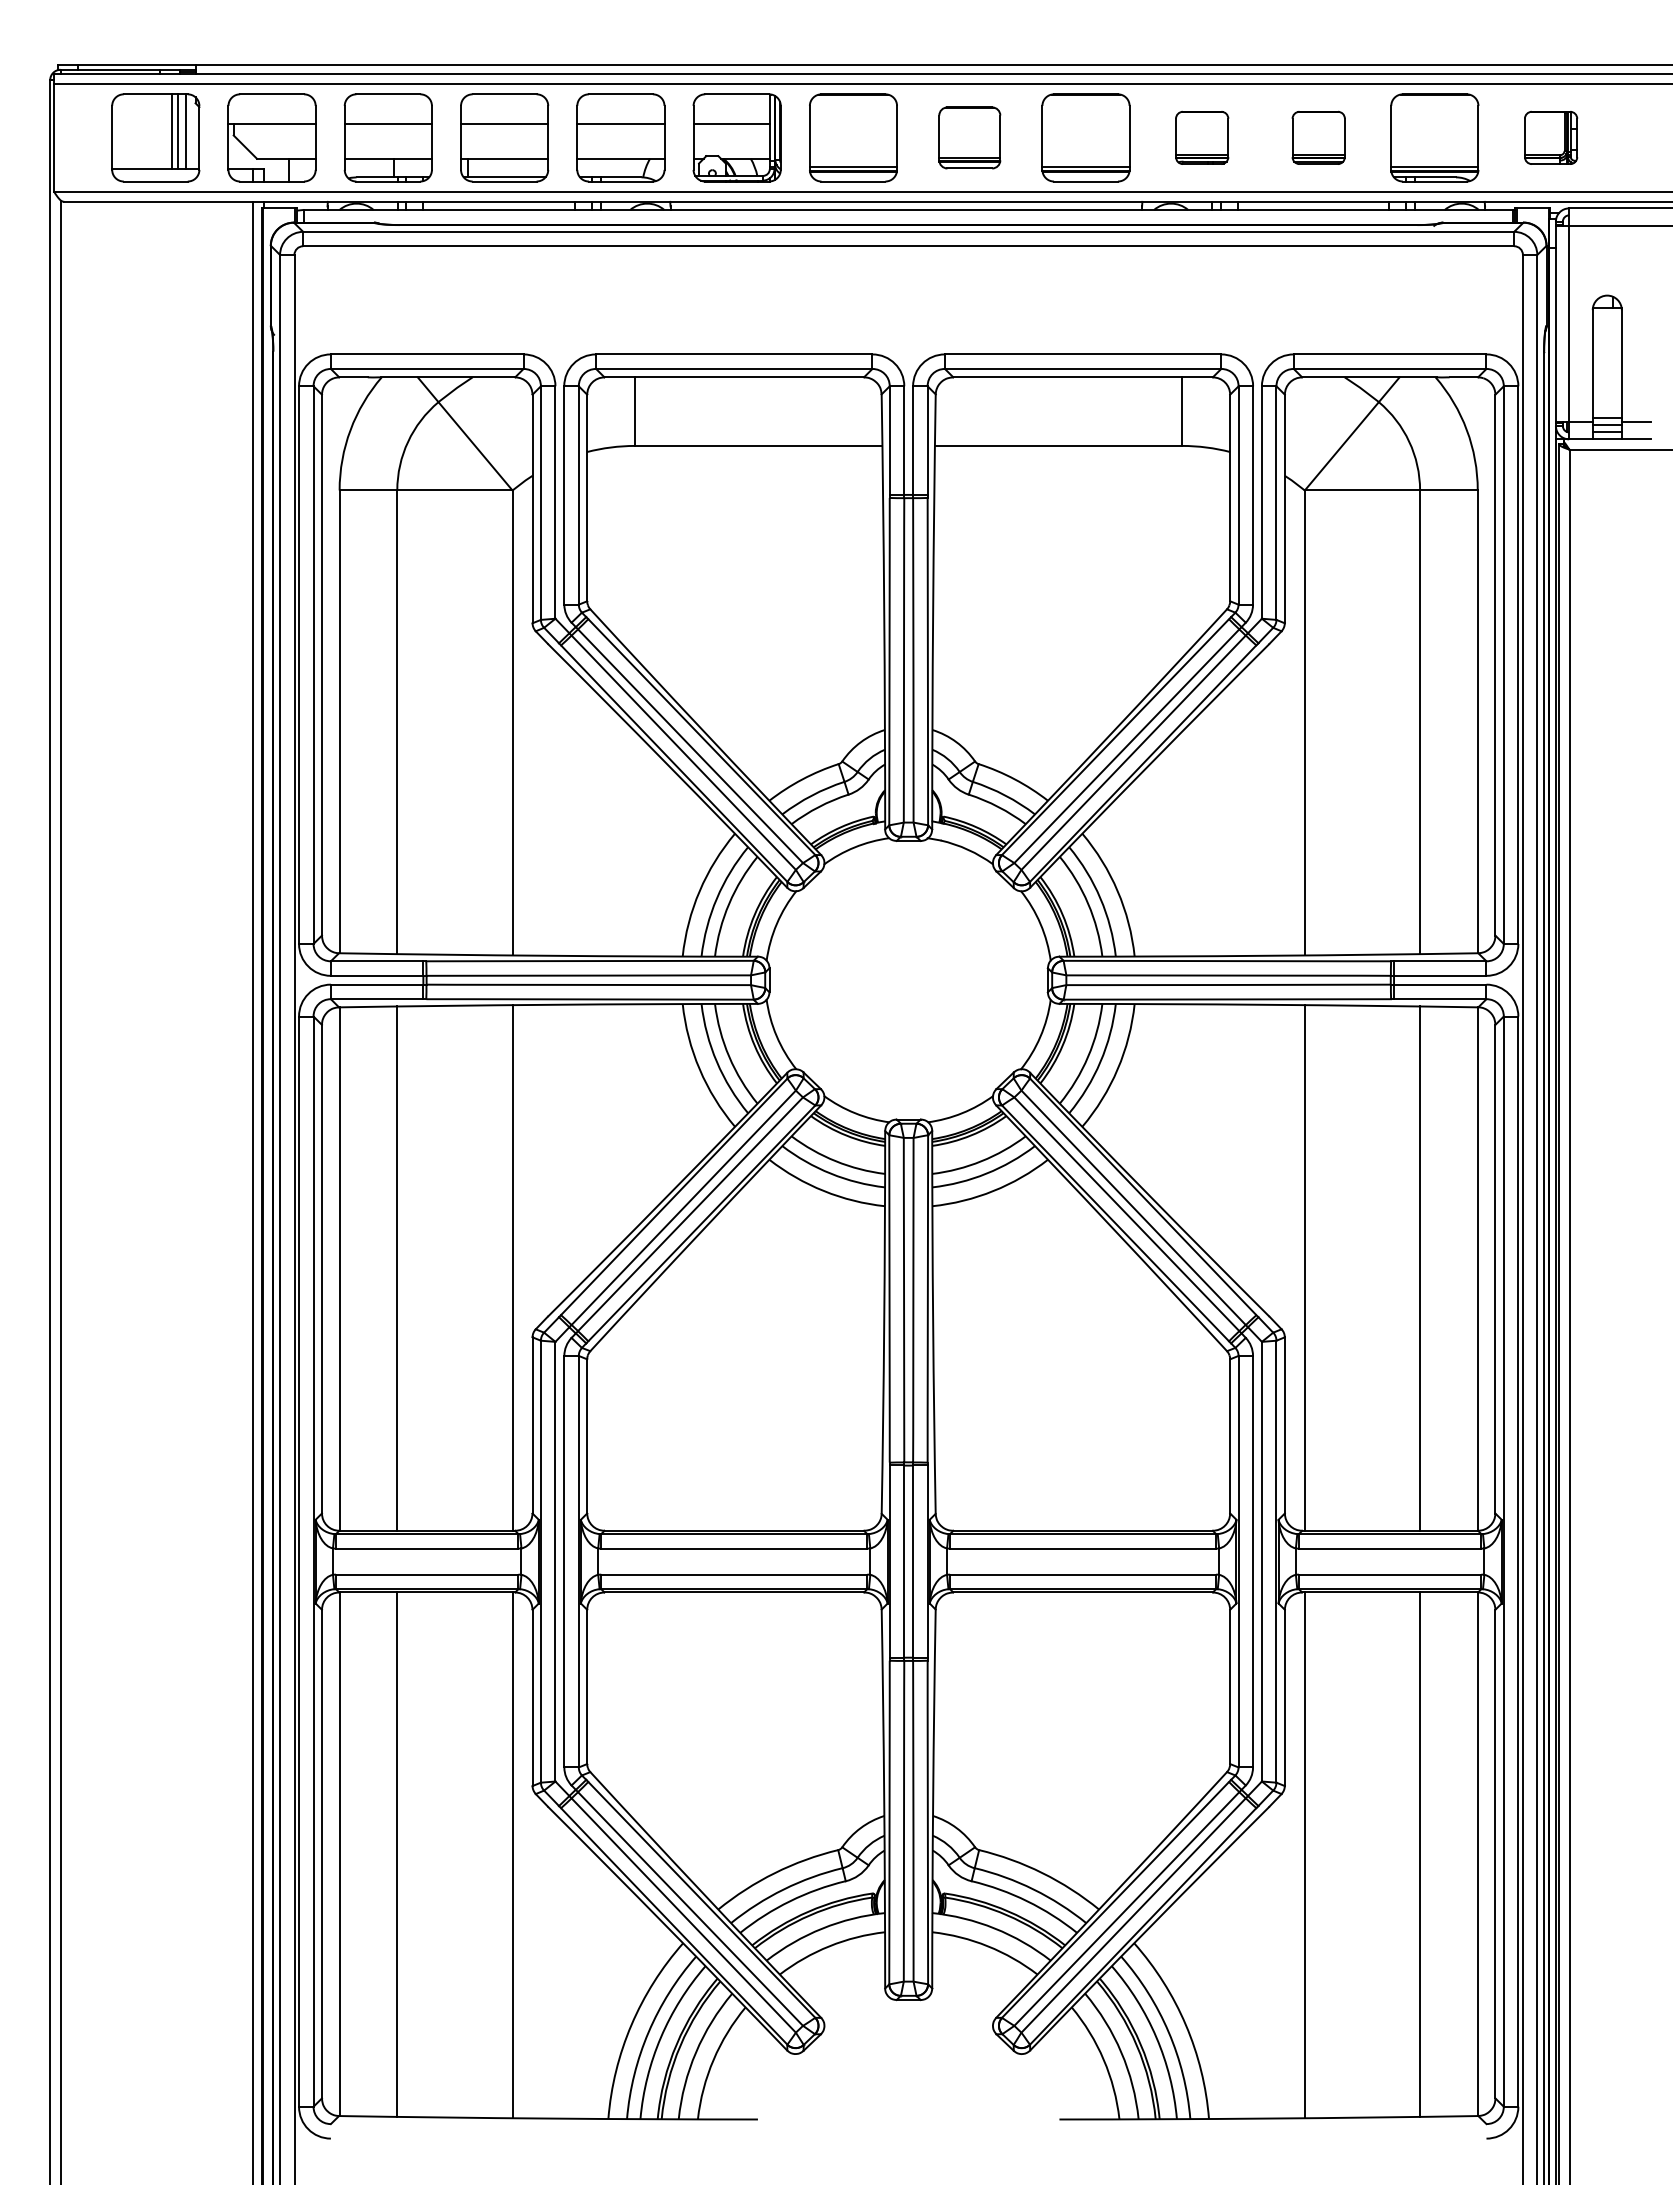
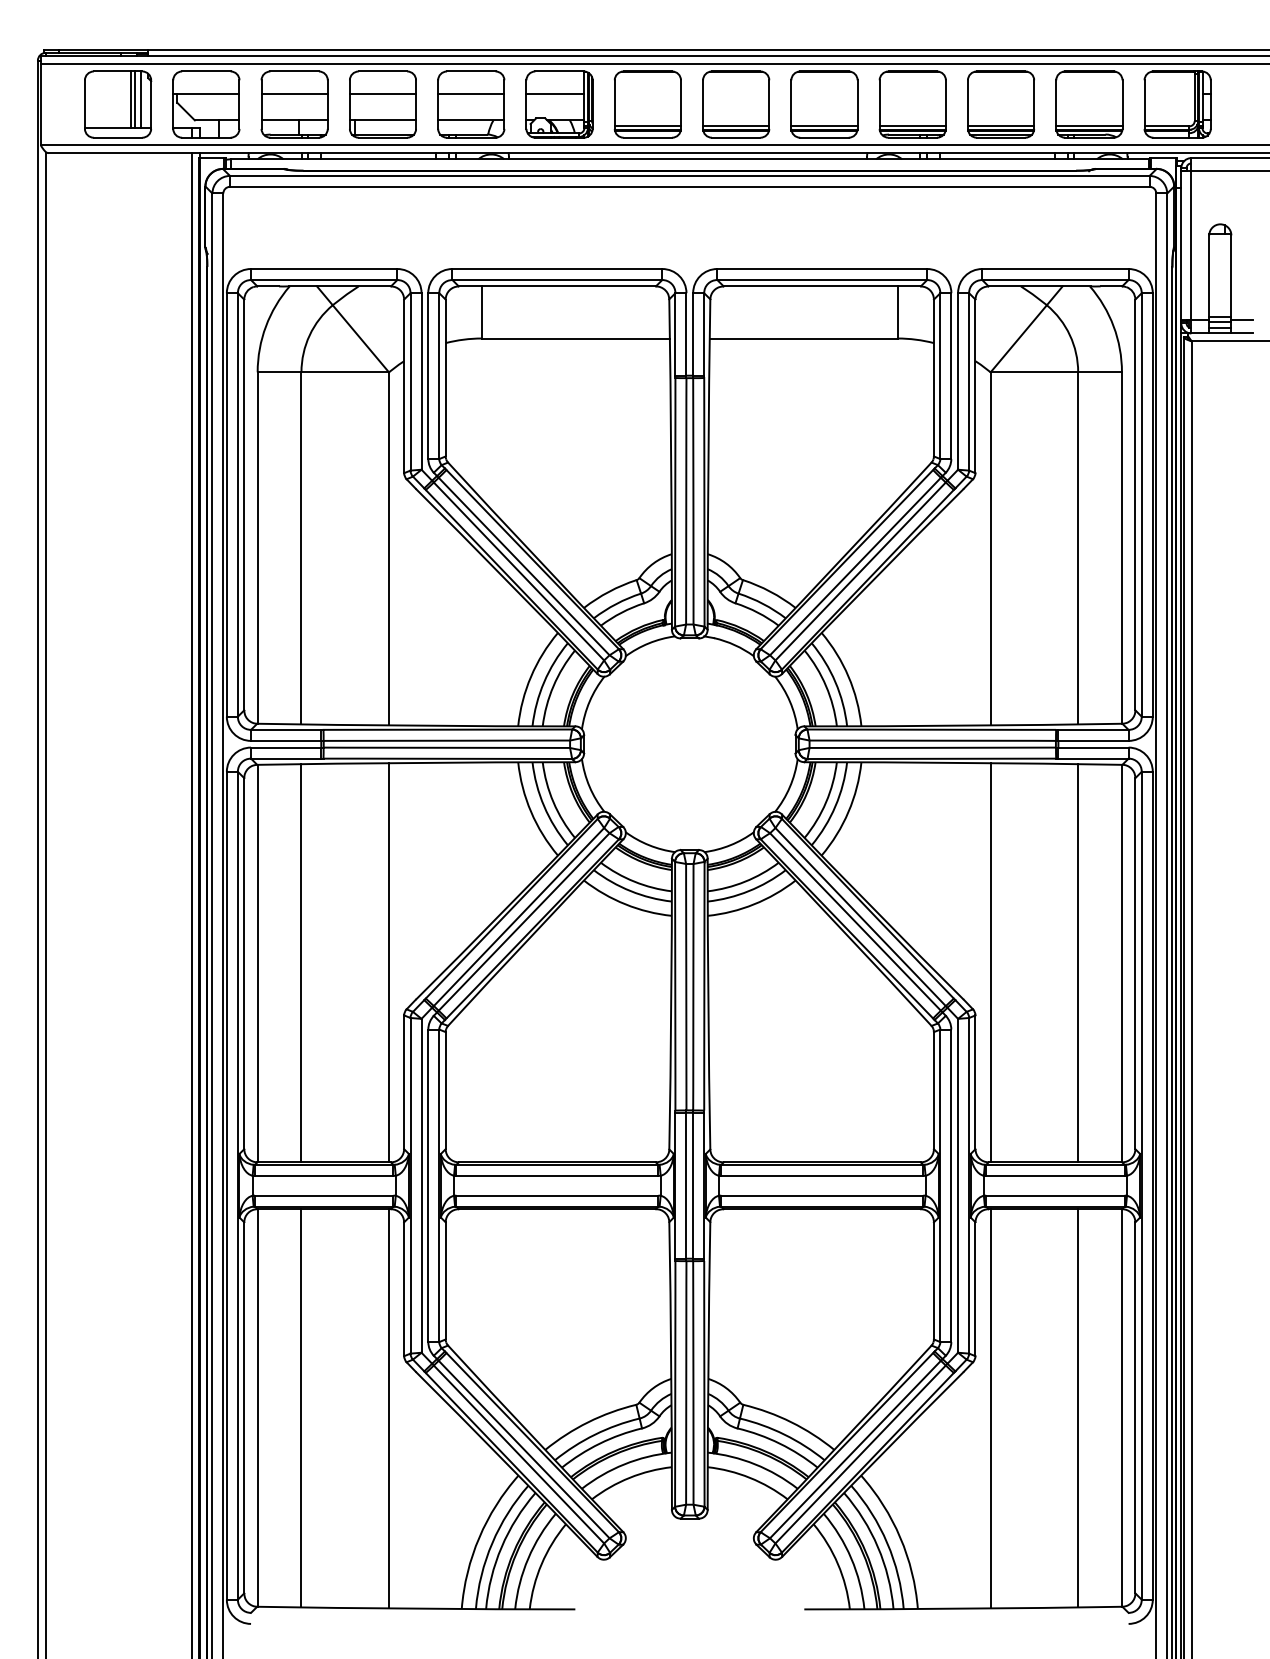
part: (969, 137) -> (736, 104), size x1.43
part: (1201, 137) -> (912, 104), size x1.67
part: (1318, 137) -> (1001, 104), size x1.67
part: (1550, 137) -> (1177, 104), size x1.67

